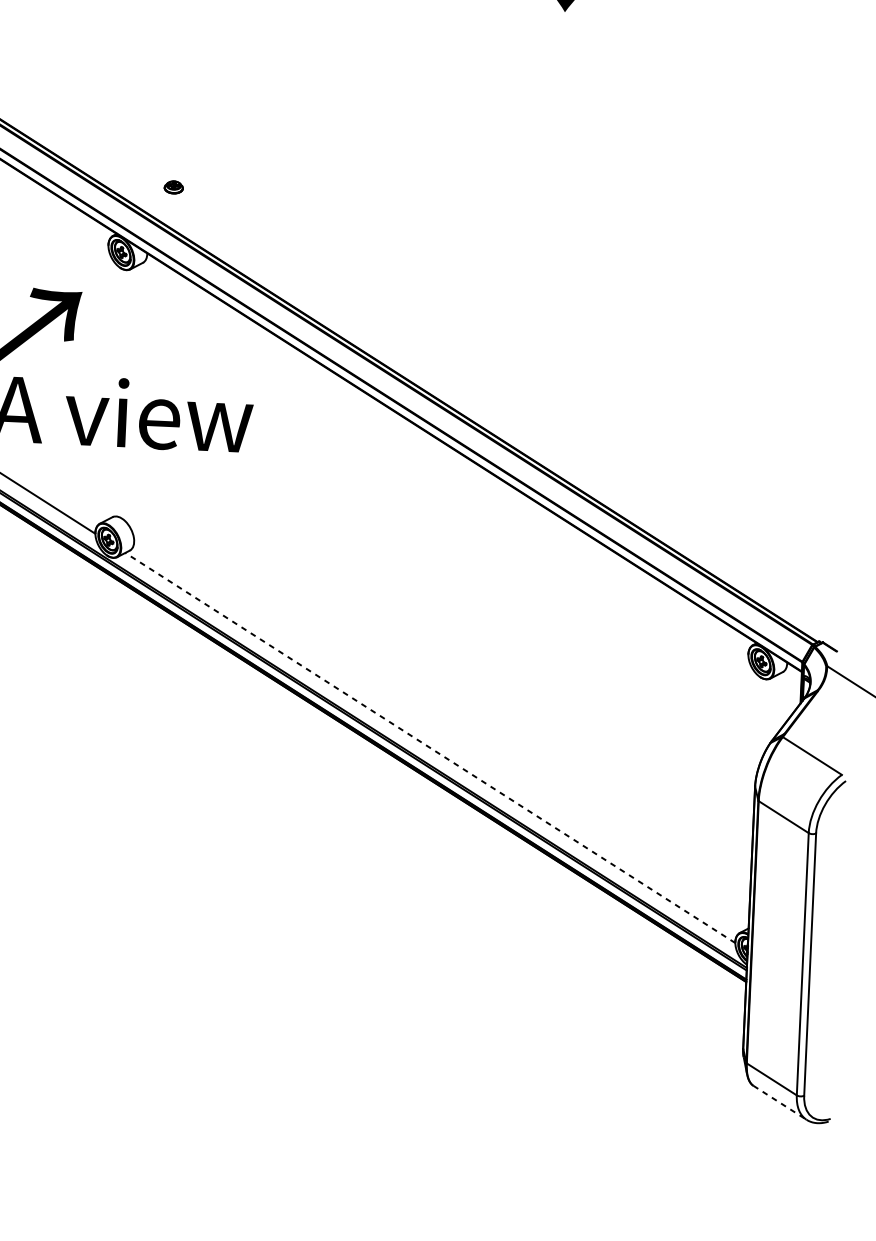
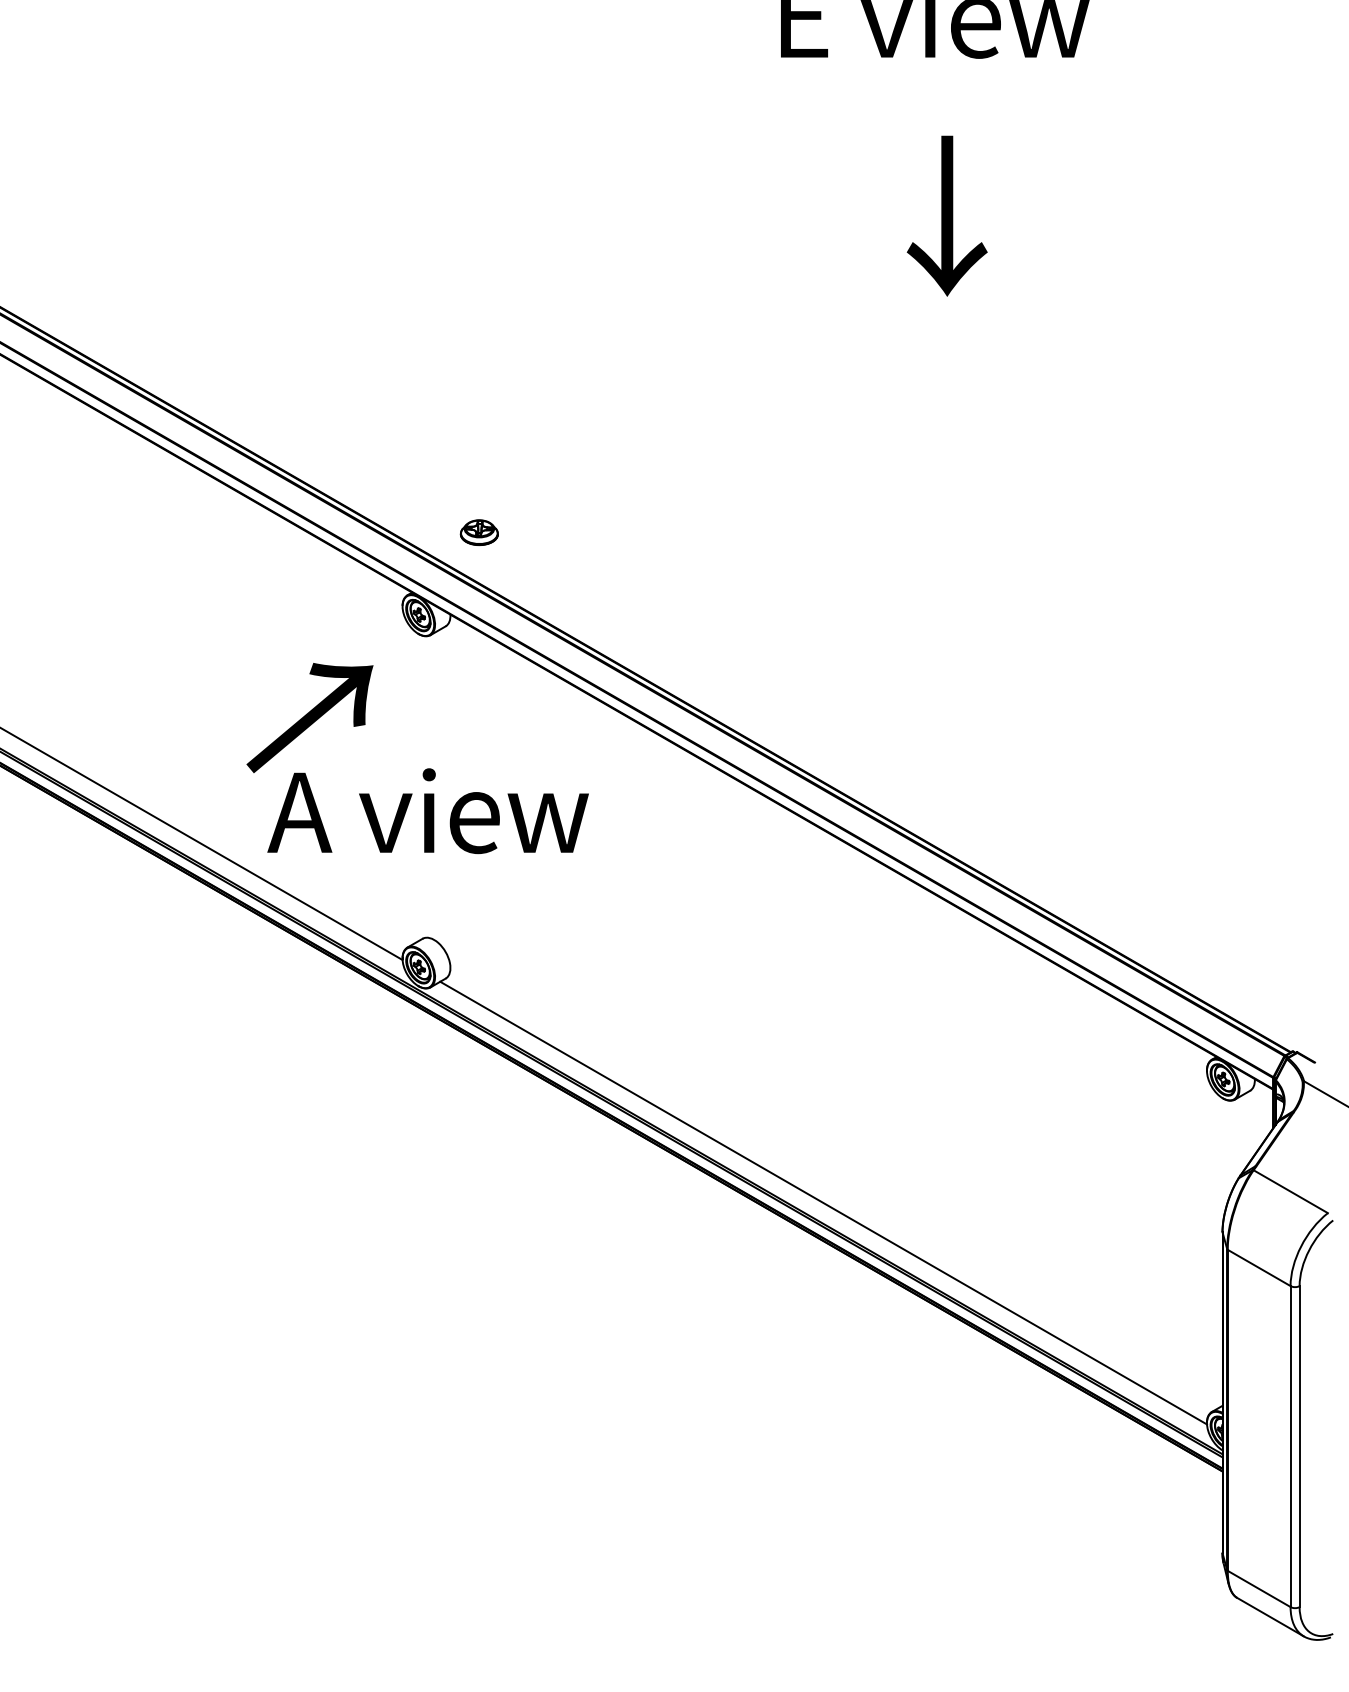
part: (173, 187) -> (478, 532), size x1.67
line: (430, 748) -> (823, 1203), dashed -> solid
line: (780, 1103) -> (1270, 1617), dashed -> solid

